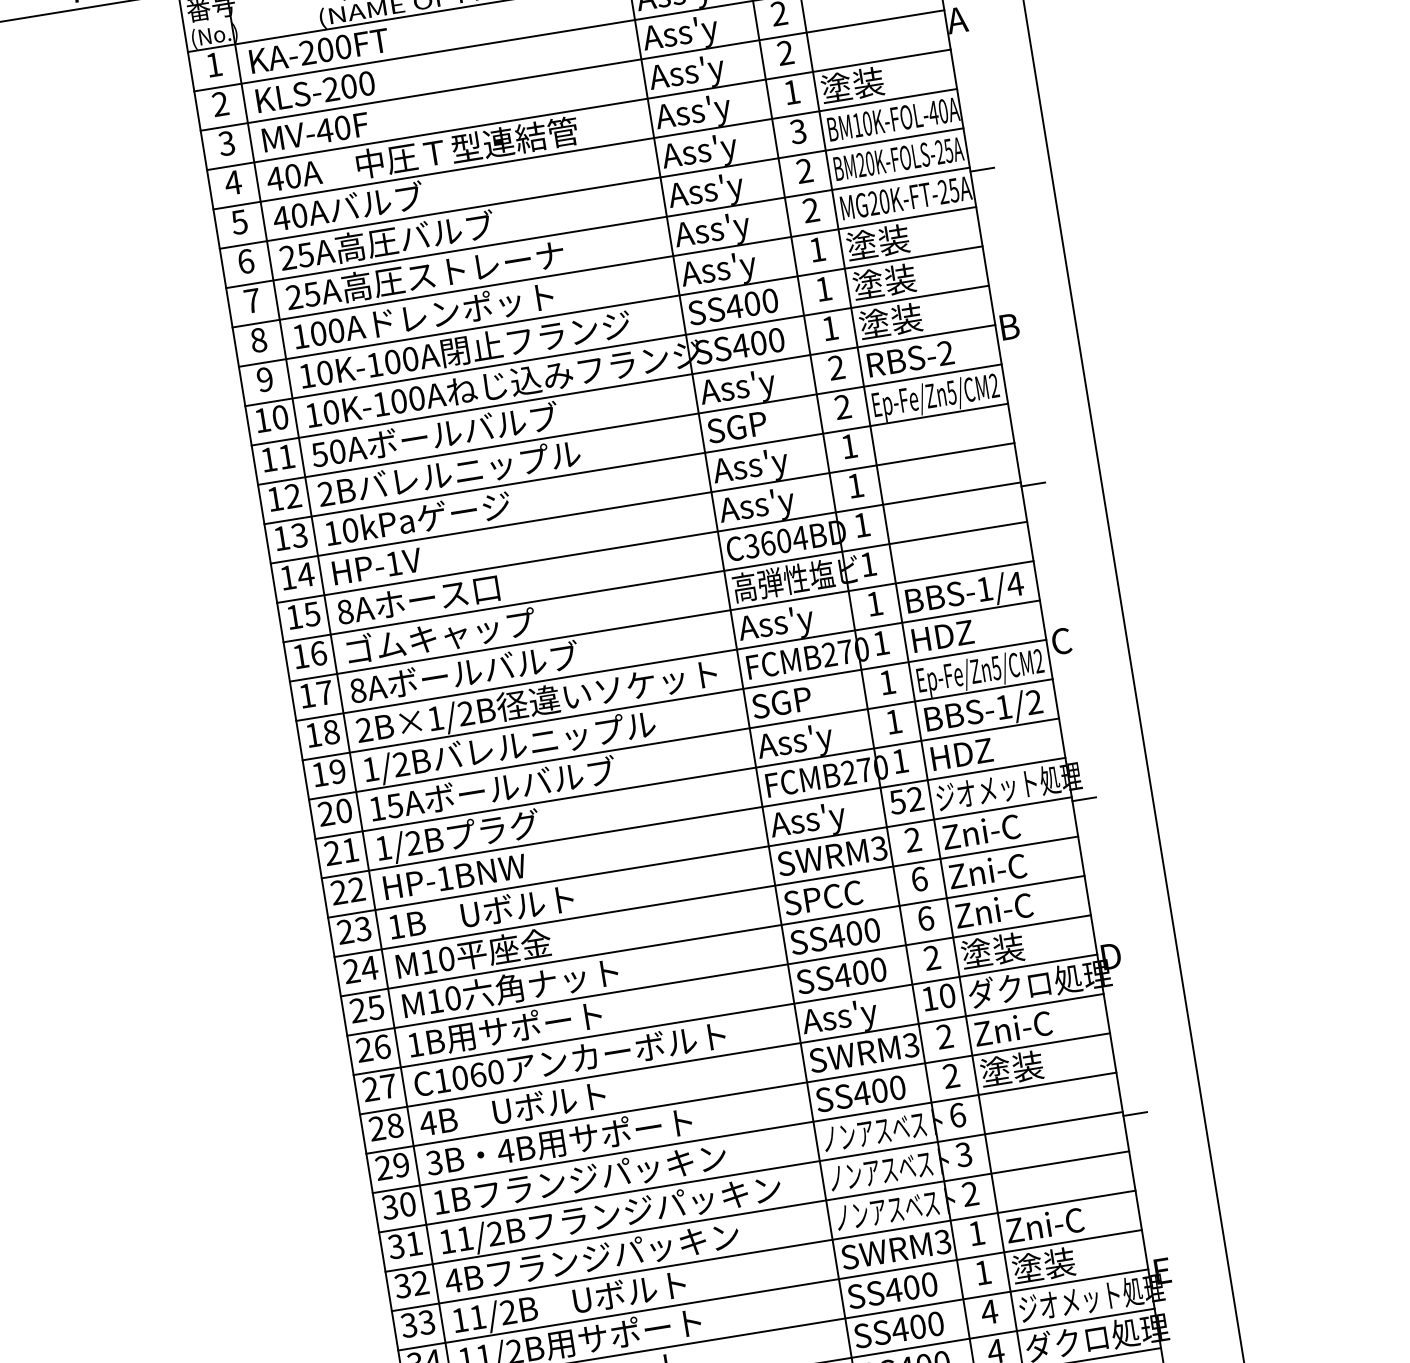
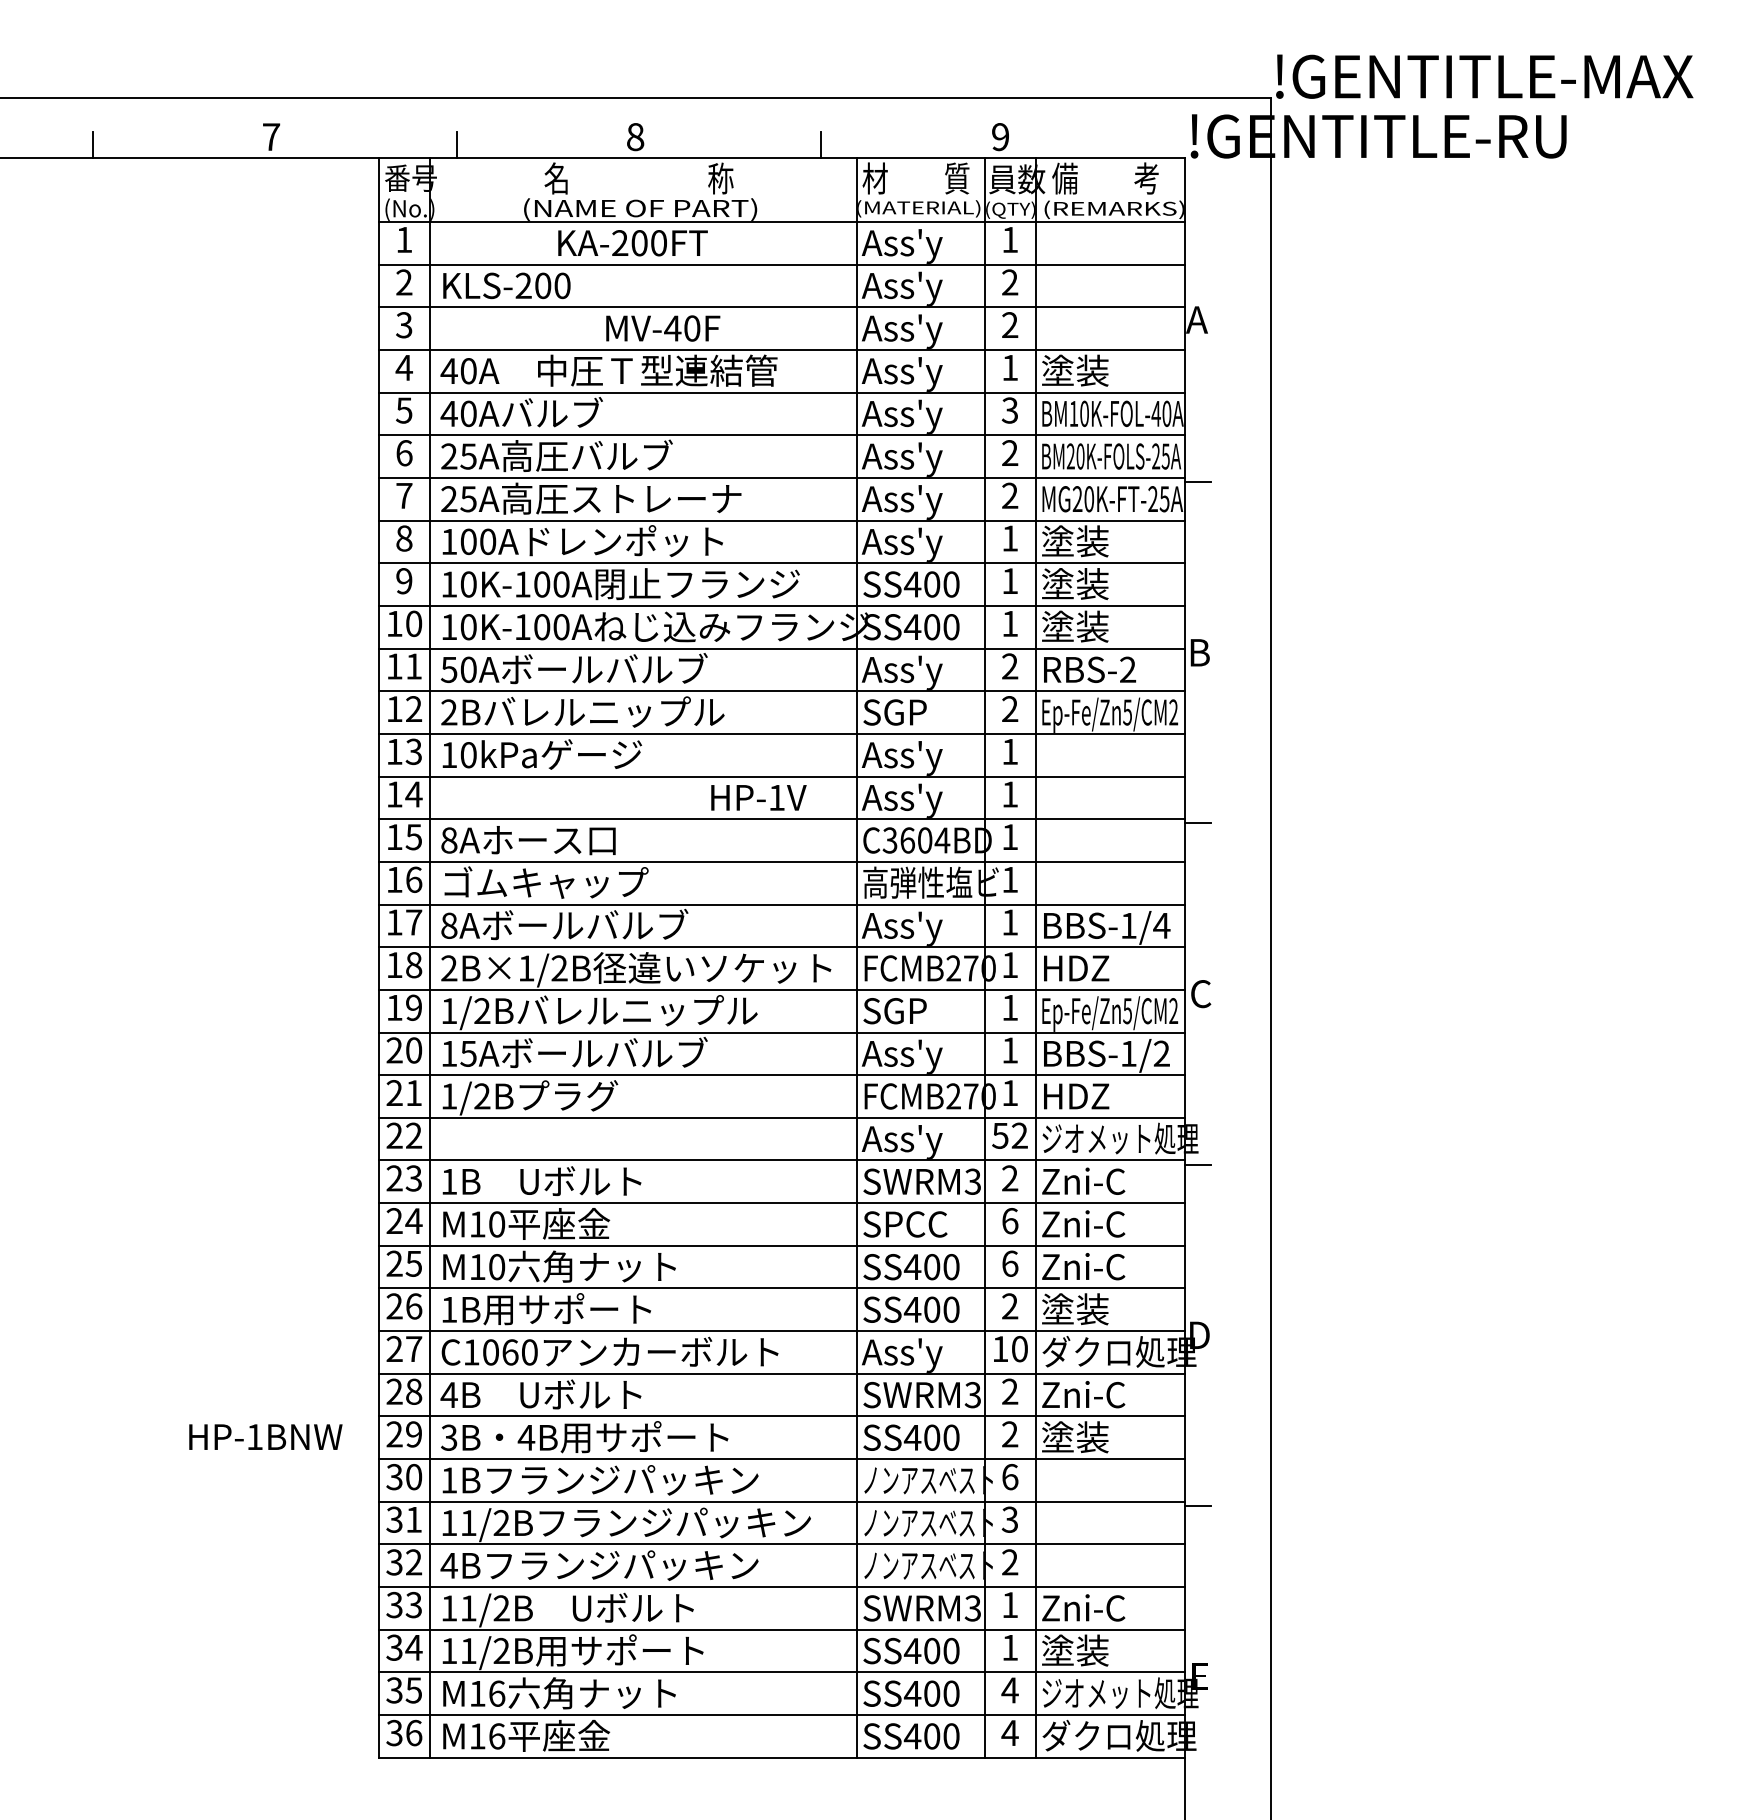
text: (319, 51) -> (632, 243), moved
text: (316, 132) -> (663, 328), moved
text: (376, 566) -> (758, 797), moved
text: (454, 876) -> (265, 1436), moved

